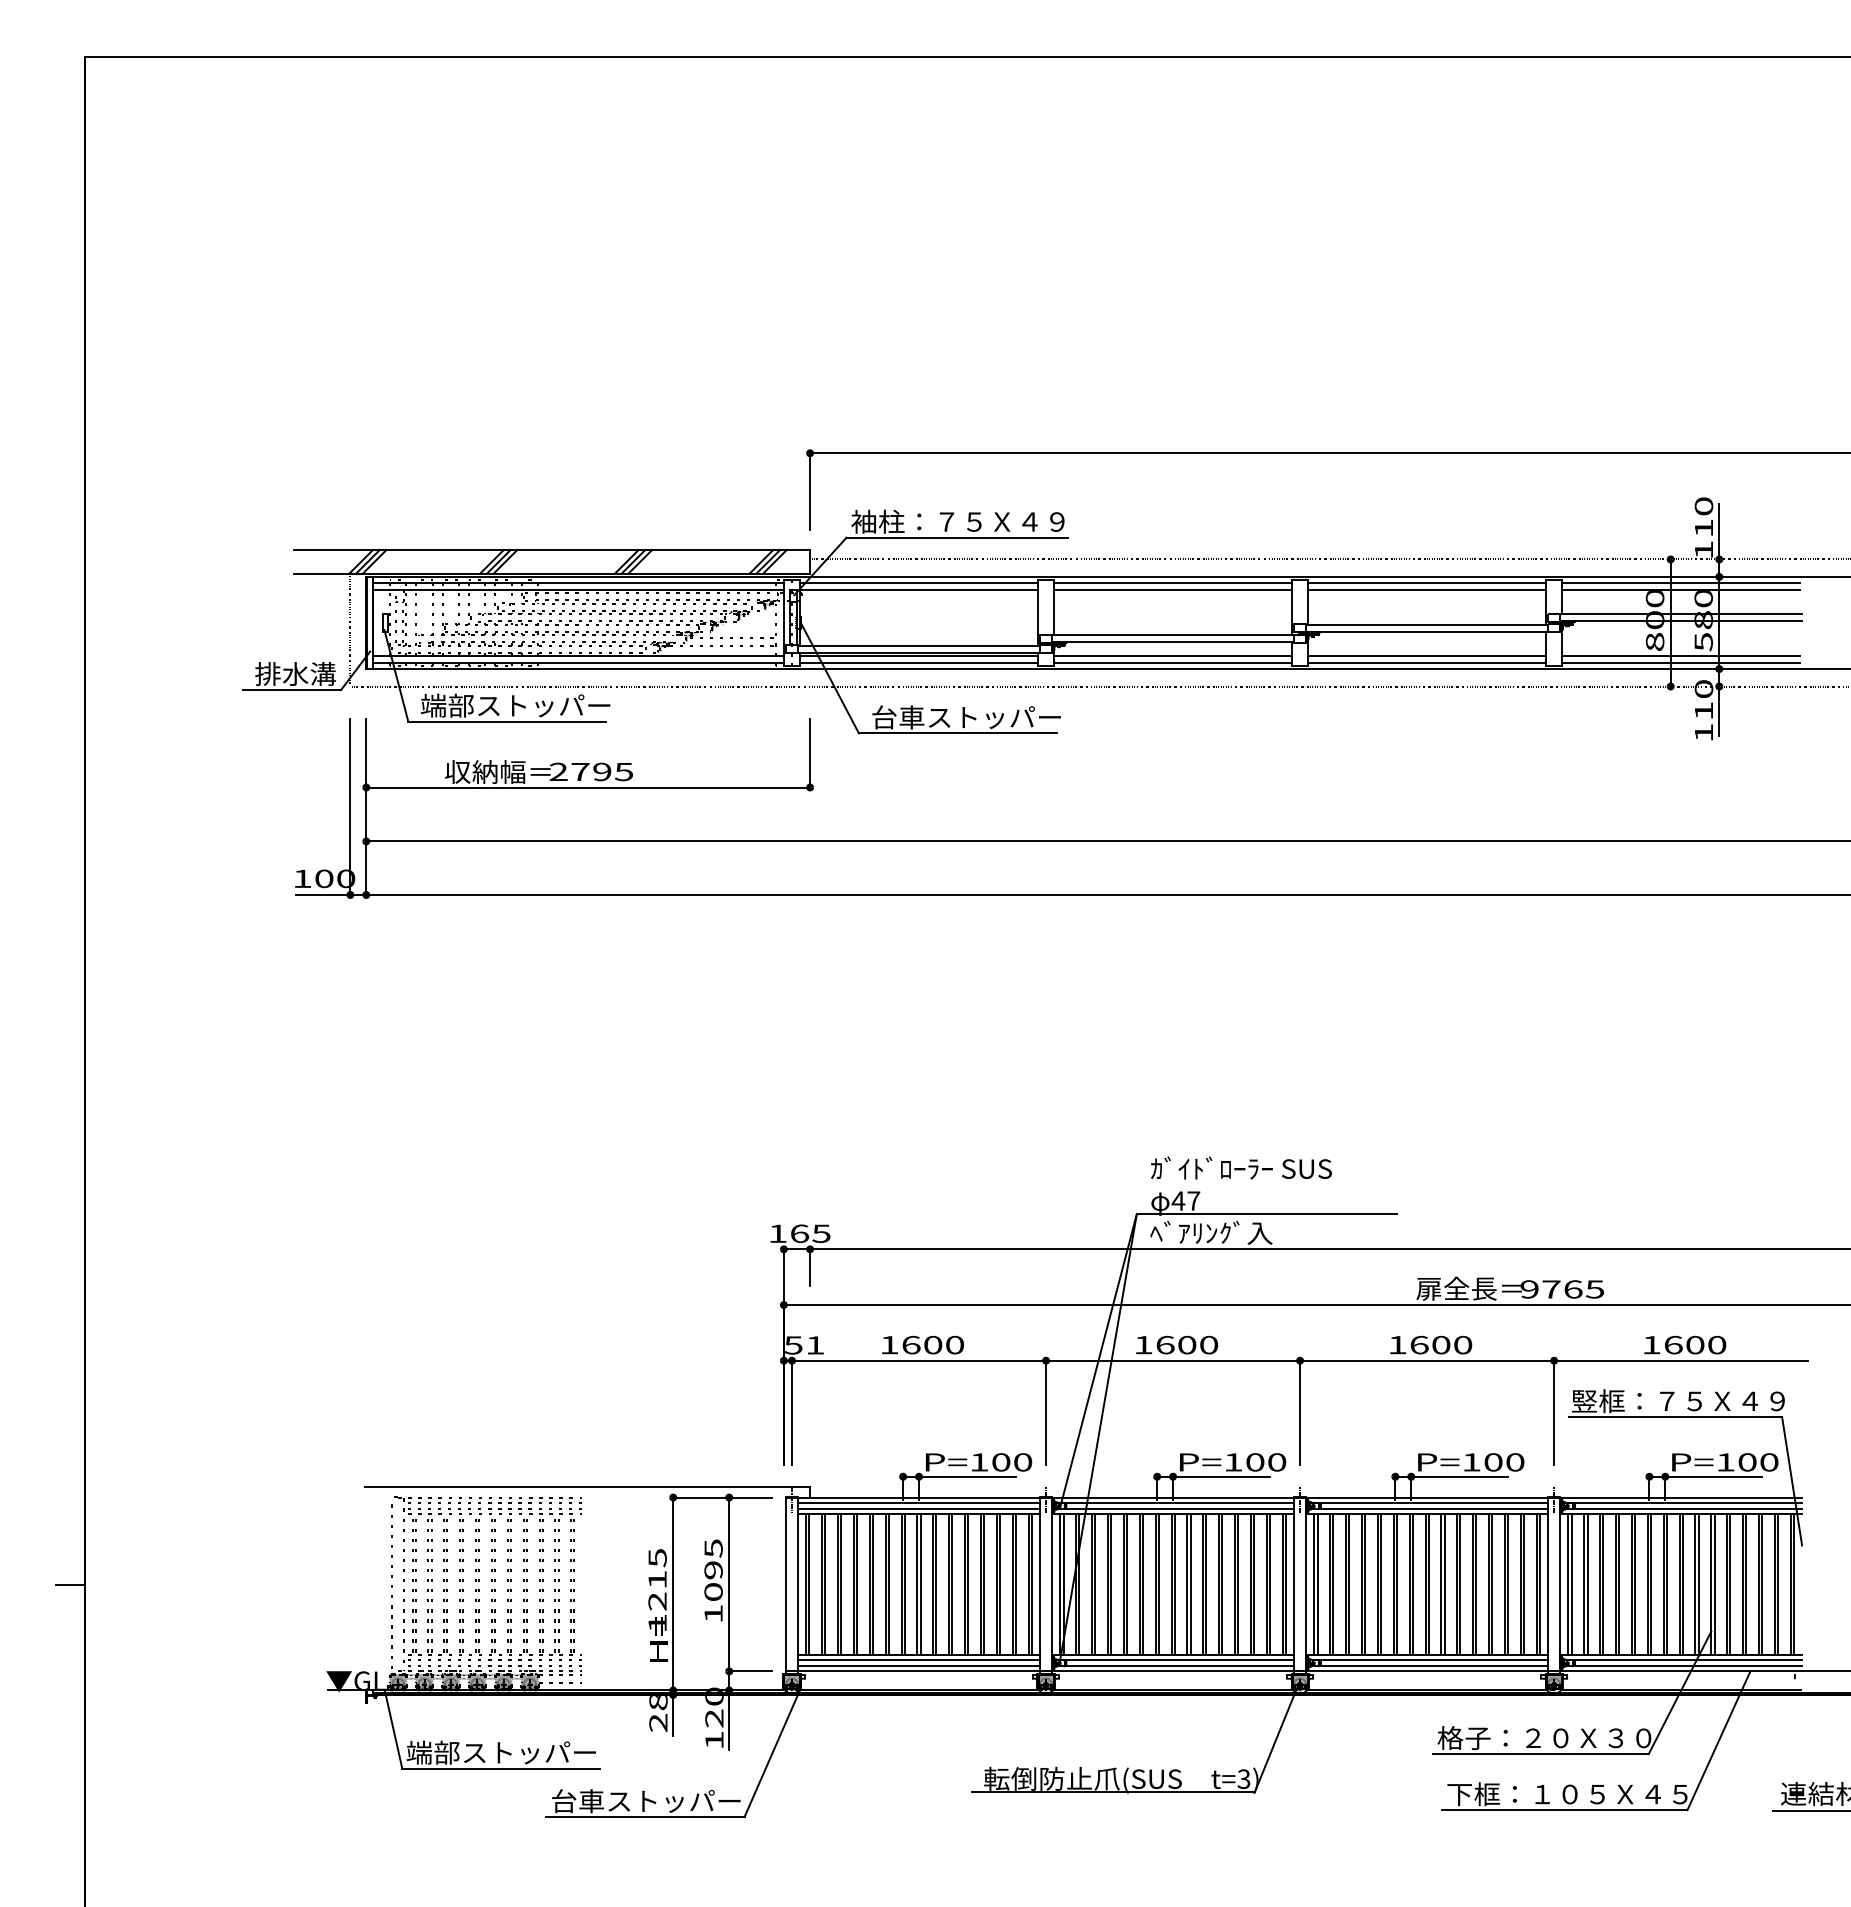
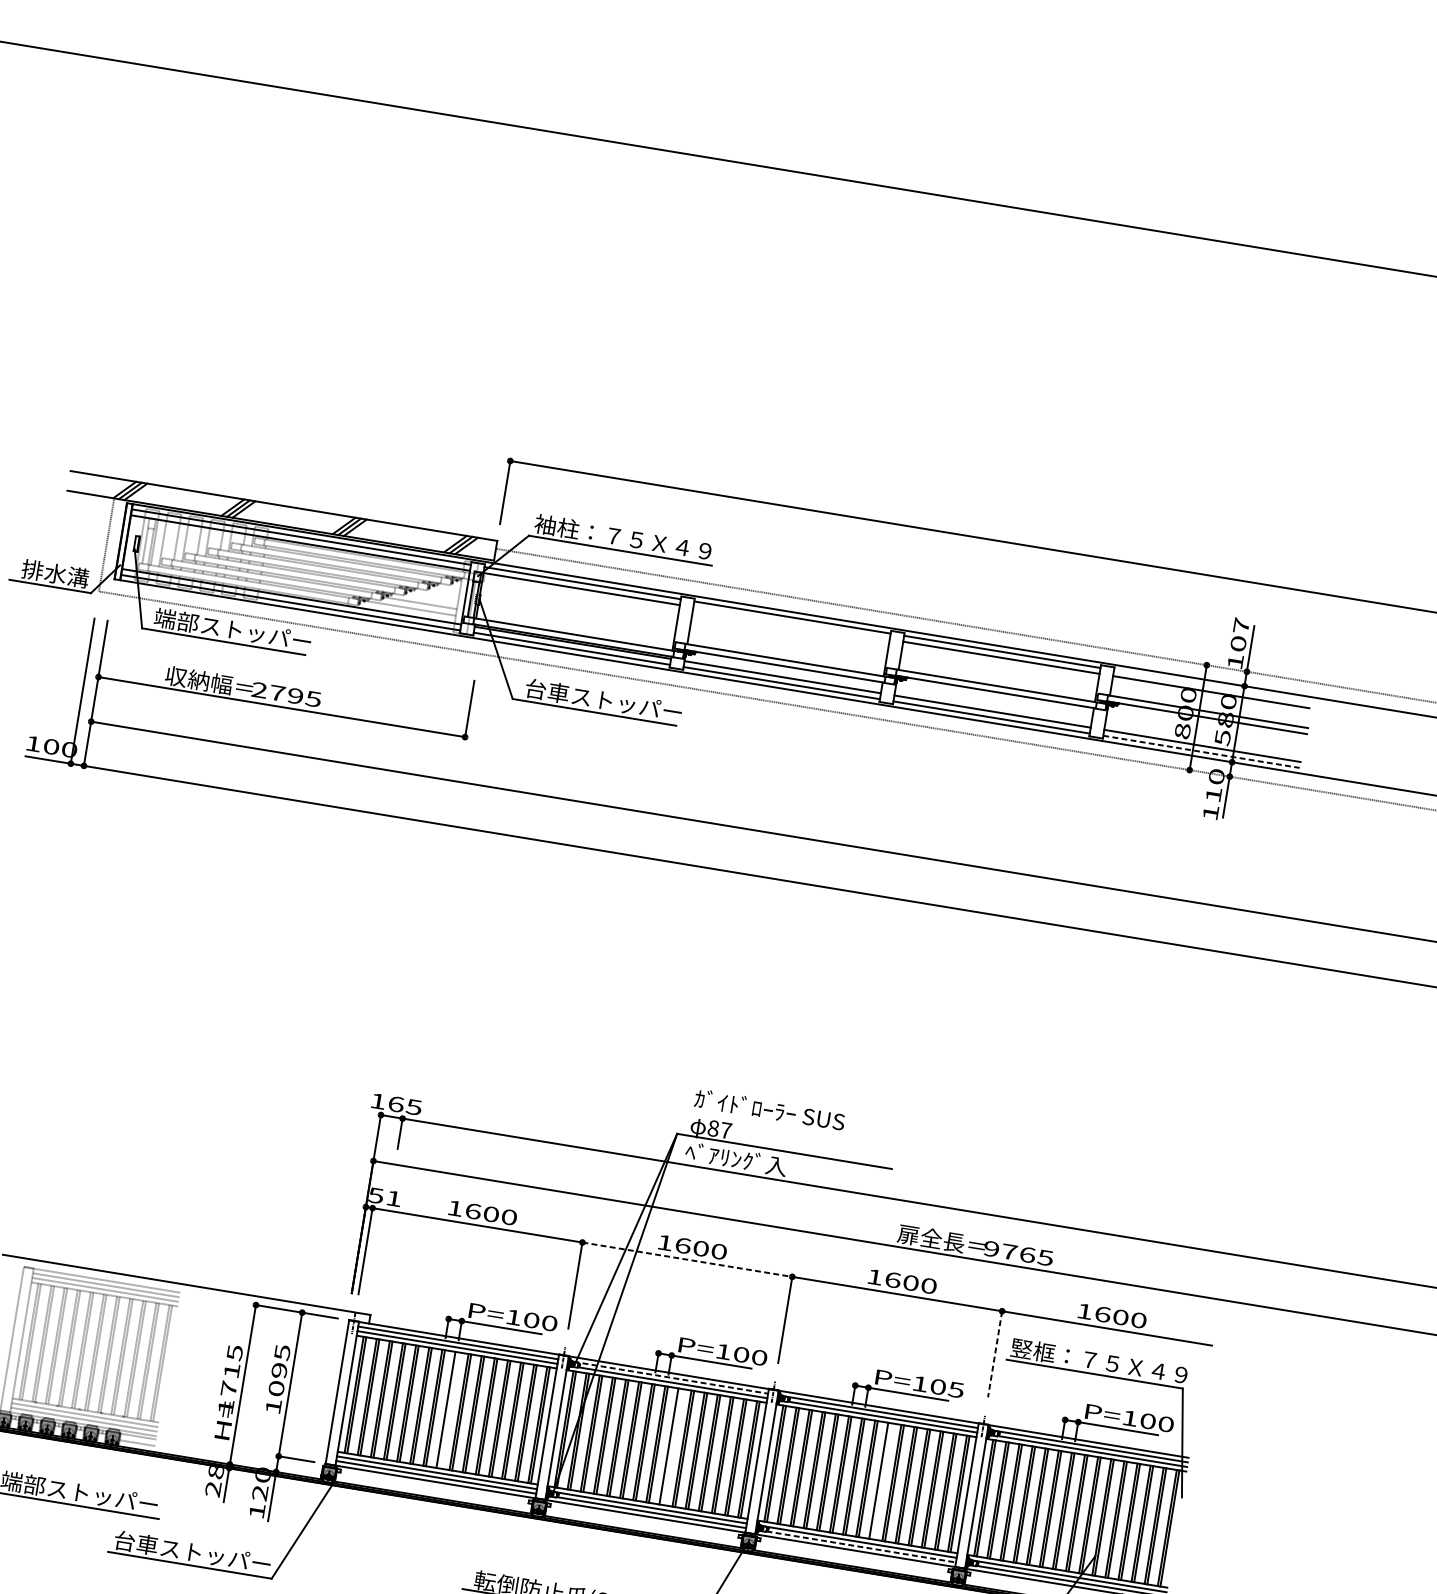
text: (1703, 517) -> (1239, 634), 110 -> 107
line: (1681, 583) -> (1212, 686), removed
line: (1172, 590) -> (791, 623), removed
line: (1681, 662) -> (1201, 751), solid -> dashed
text: (1178, 1200) -> (713, 1128), 47 -> 87
line: (1173, 1360) -> (687, 1259), solid -> dashed
line: (1554, 1413) -> (995, 1354), solid -> dashed
text: (1514, 1462) -> (955, 1389), P=100 -> P=105
line: (1176, 1503) -> (670, 1378), solid -> dashed
line: (920, 1584) -> (448, 1410), removed
line: (1190, 1584) -> (671, 1446), removed
line: (1444, 1584) -> (881, 1481), removed
text: (657, 1601) -> (228, 1388), 1215 -> 1715
line: (1433, 1665) -> (861, 1546), solid -> dashed

